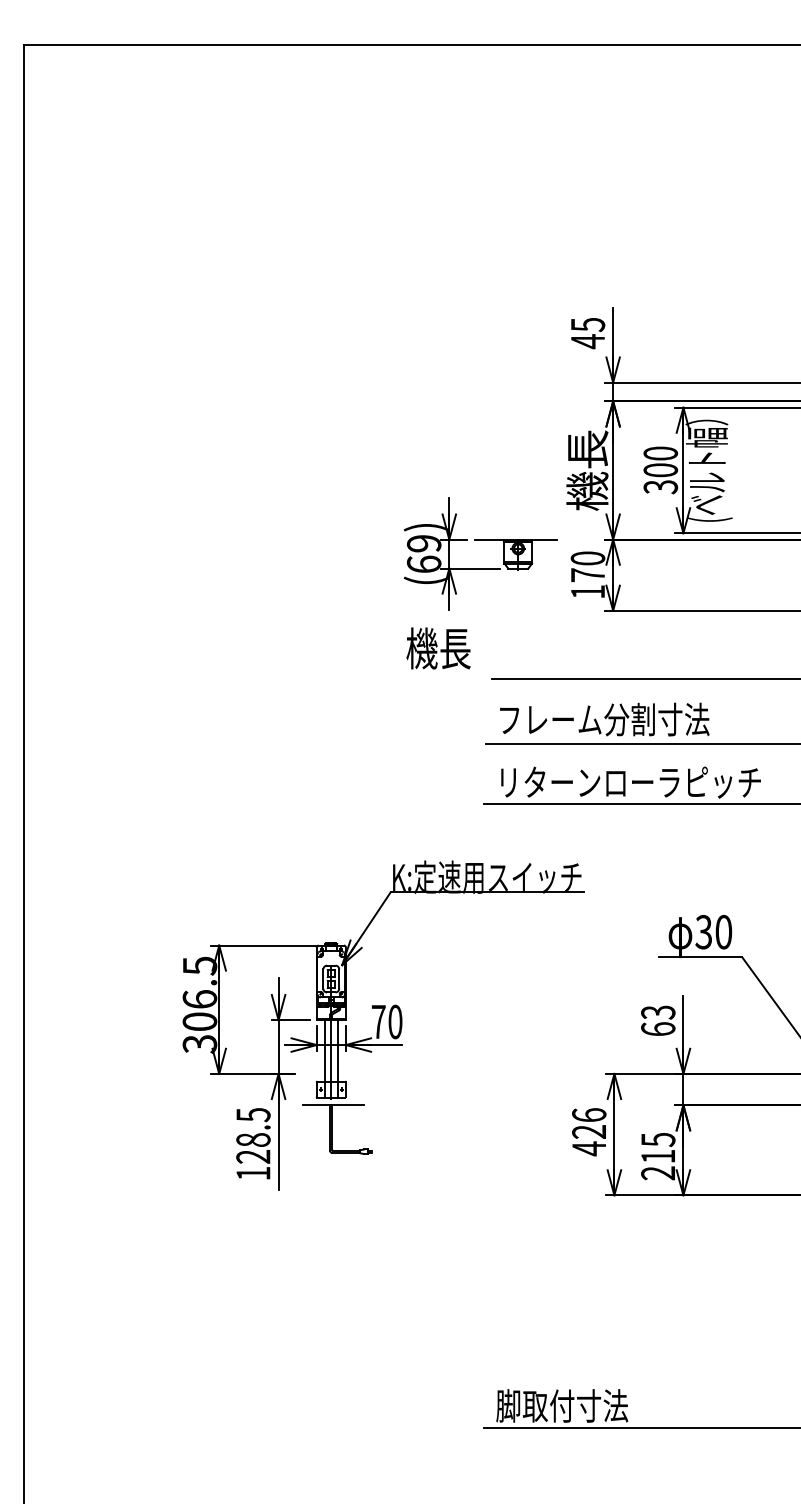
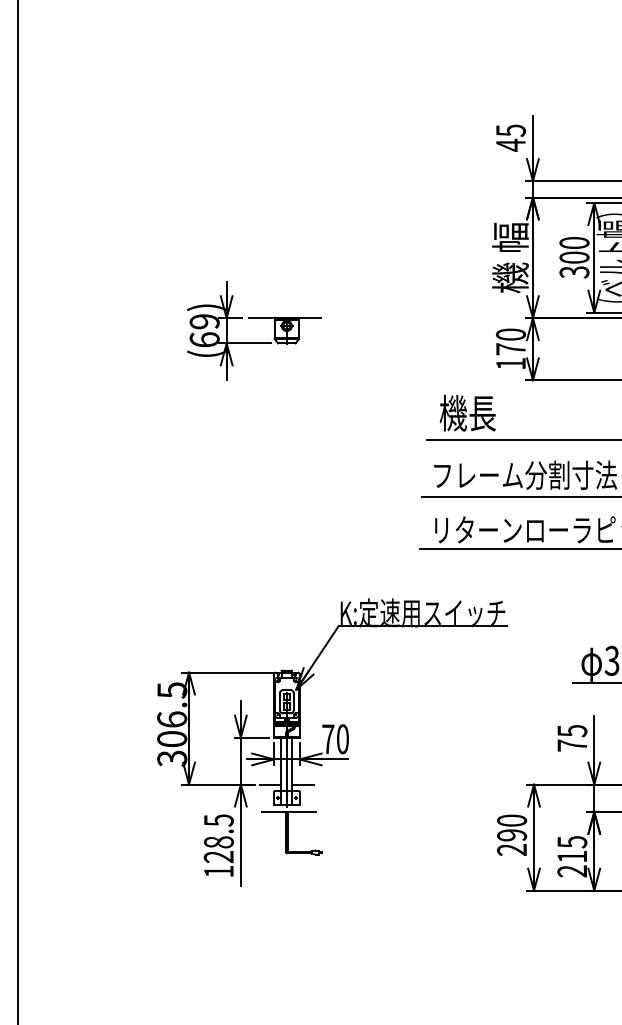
text: (587, 470) -> (510, 257), 機長 -> 機 幅
part: (480, 540) -> (253, 318), moved
text: (438, 648) -> (467, 413), moved
text: (658, 1020) -> (572, 737), 63 -> 75
line: (312, 1073) -> (270, 784), added
line: (349, 1073) -> (302, 784), added
text: (589, 1132) -> (512, 835), 426 -> 290

